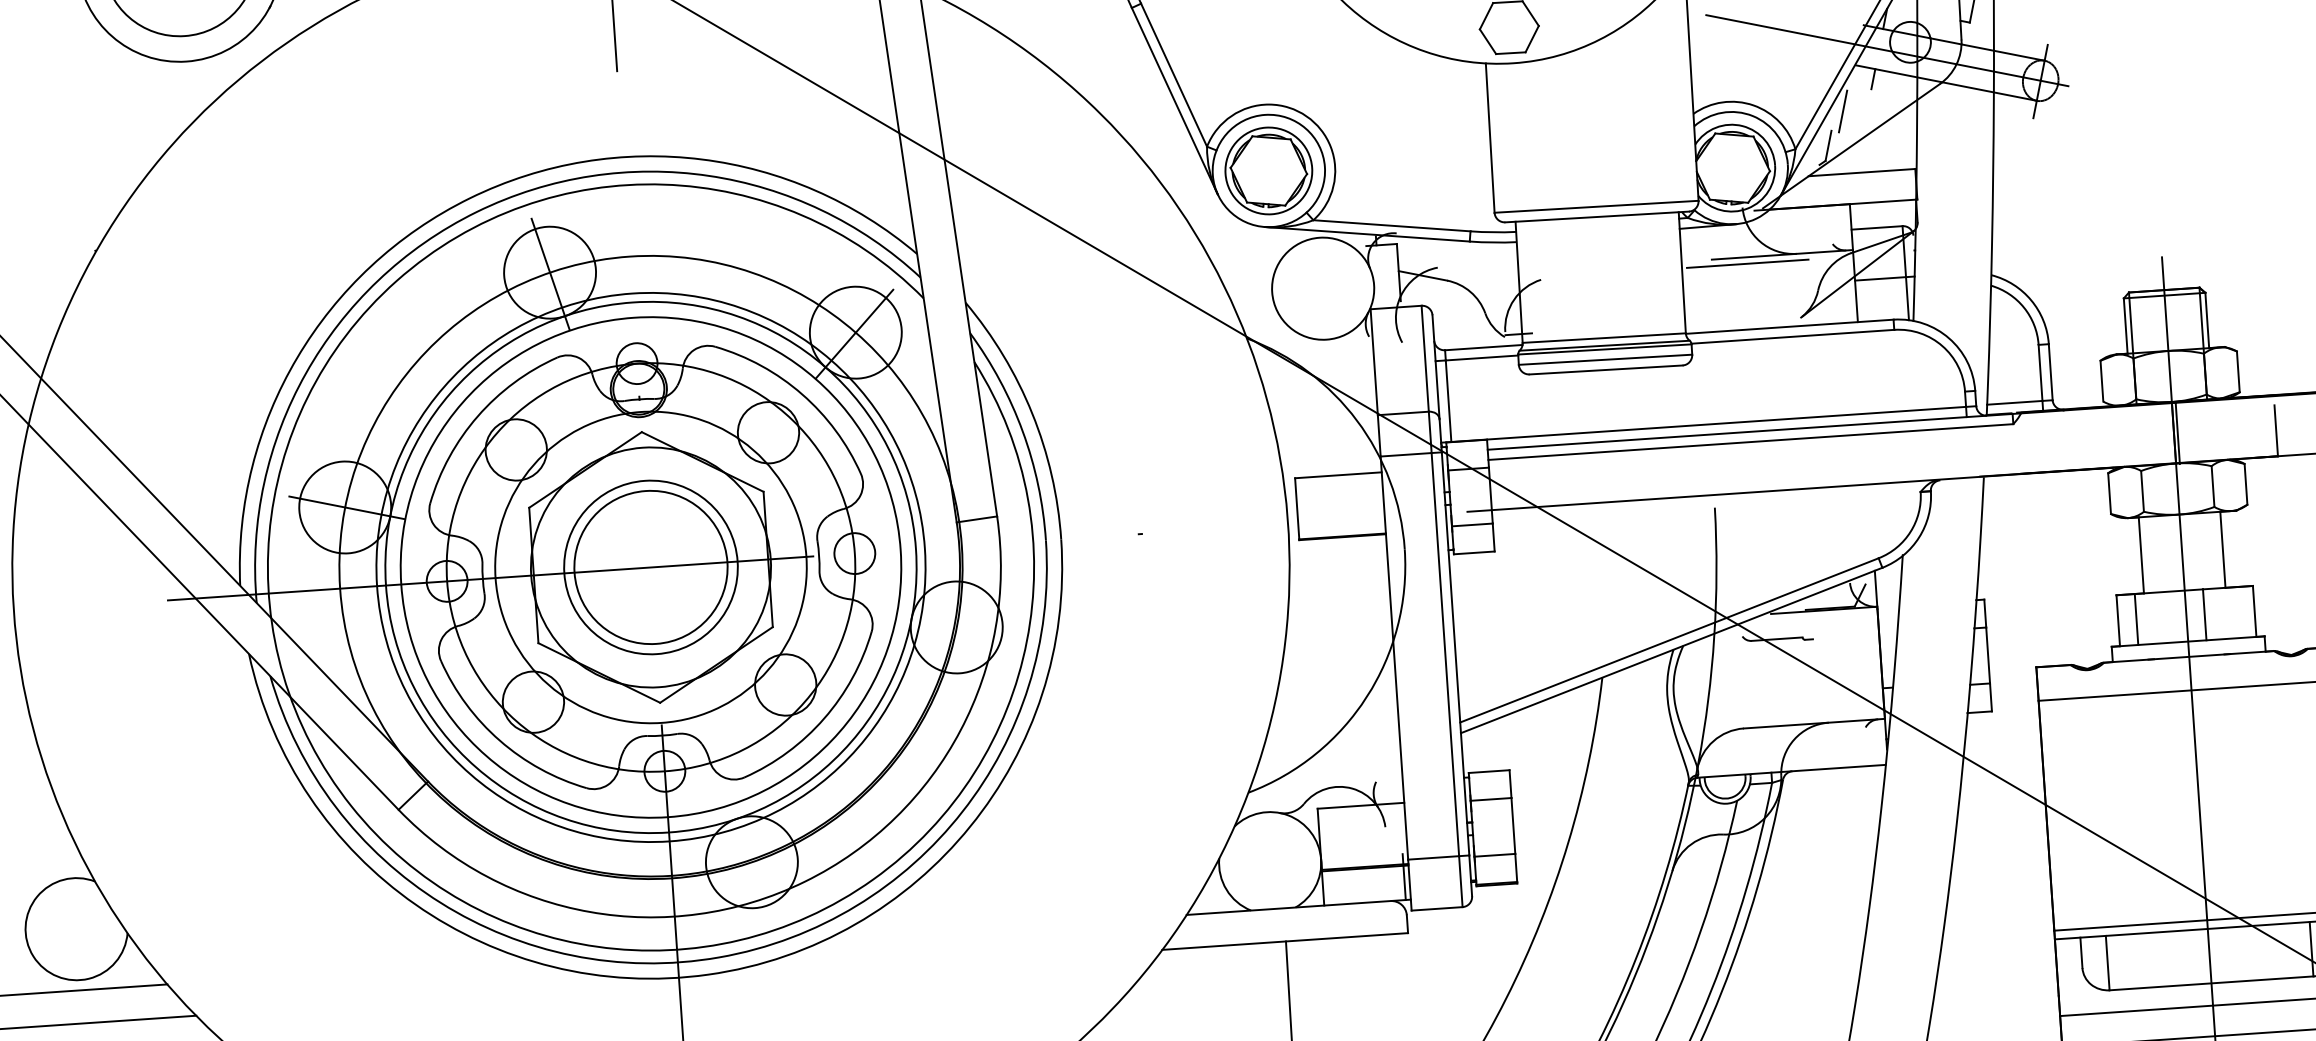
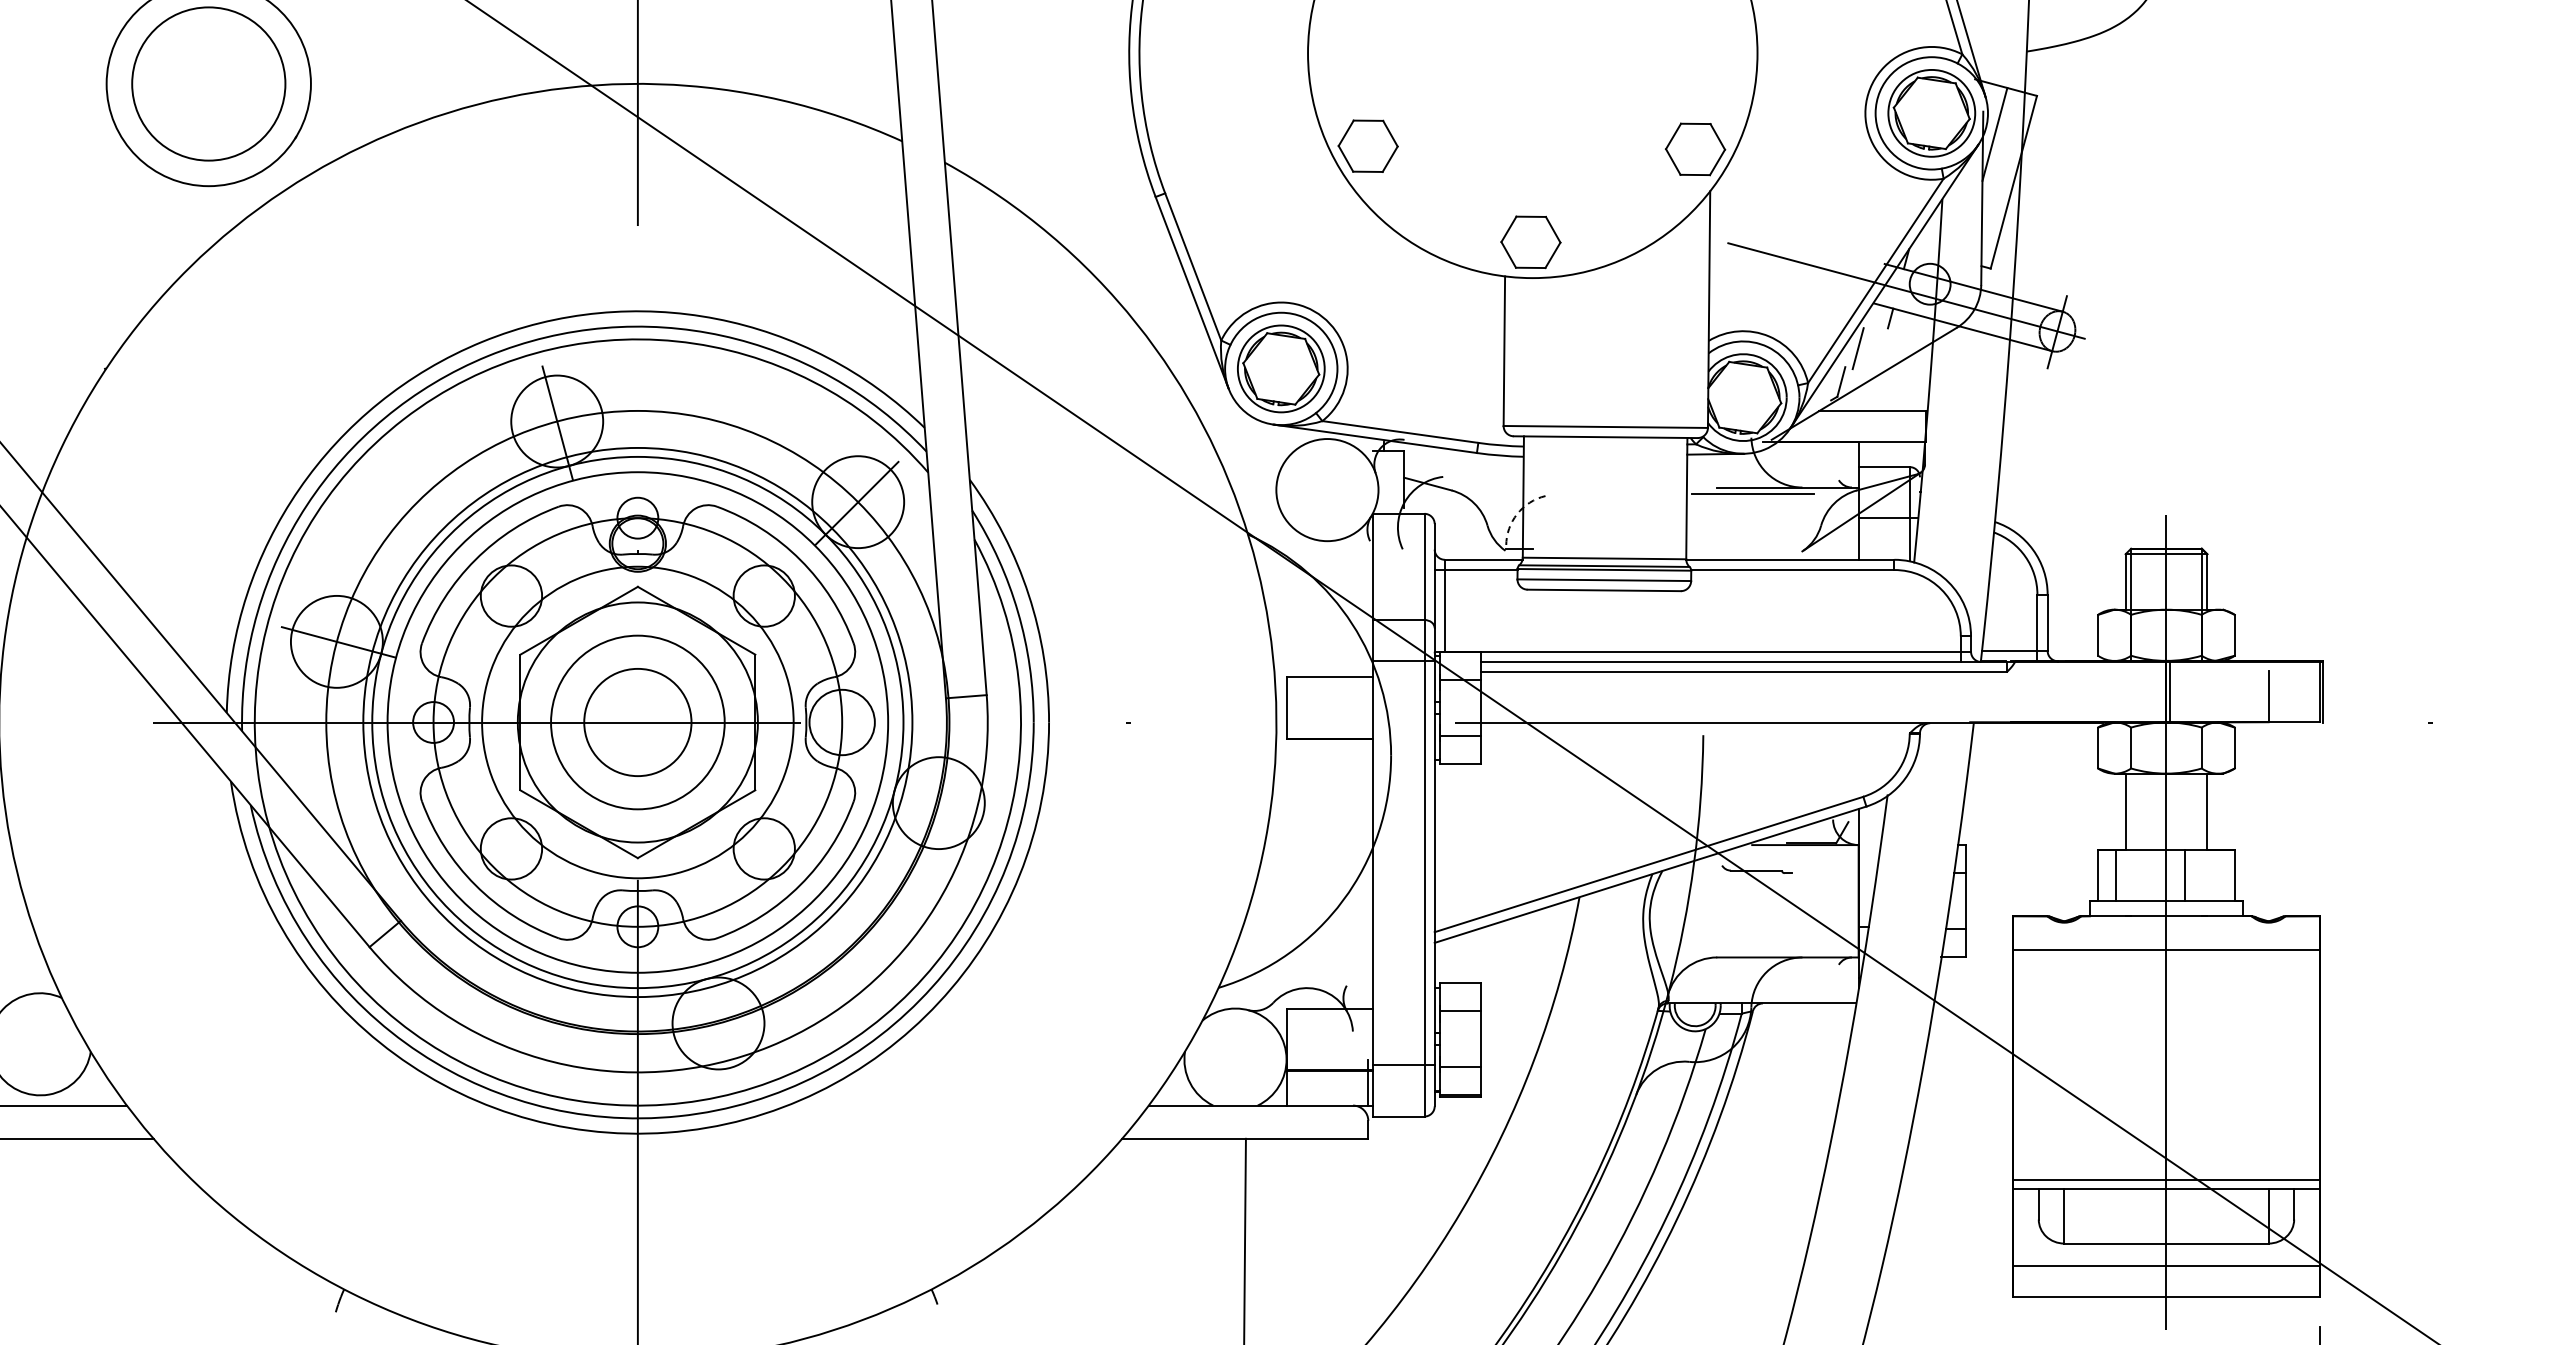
arc: (1514, 300) -> (1517, 514), solid -> dashed
circle: (854, 553) -> (841, 722), size x1.6
circle: (650, 567) -> (637, 722), size x0.7

